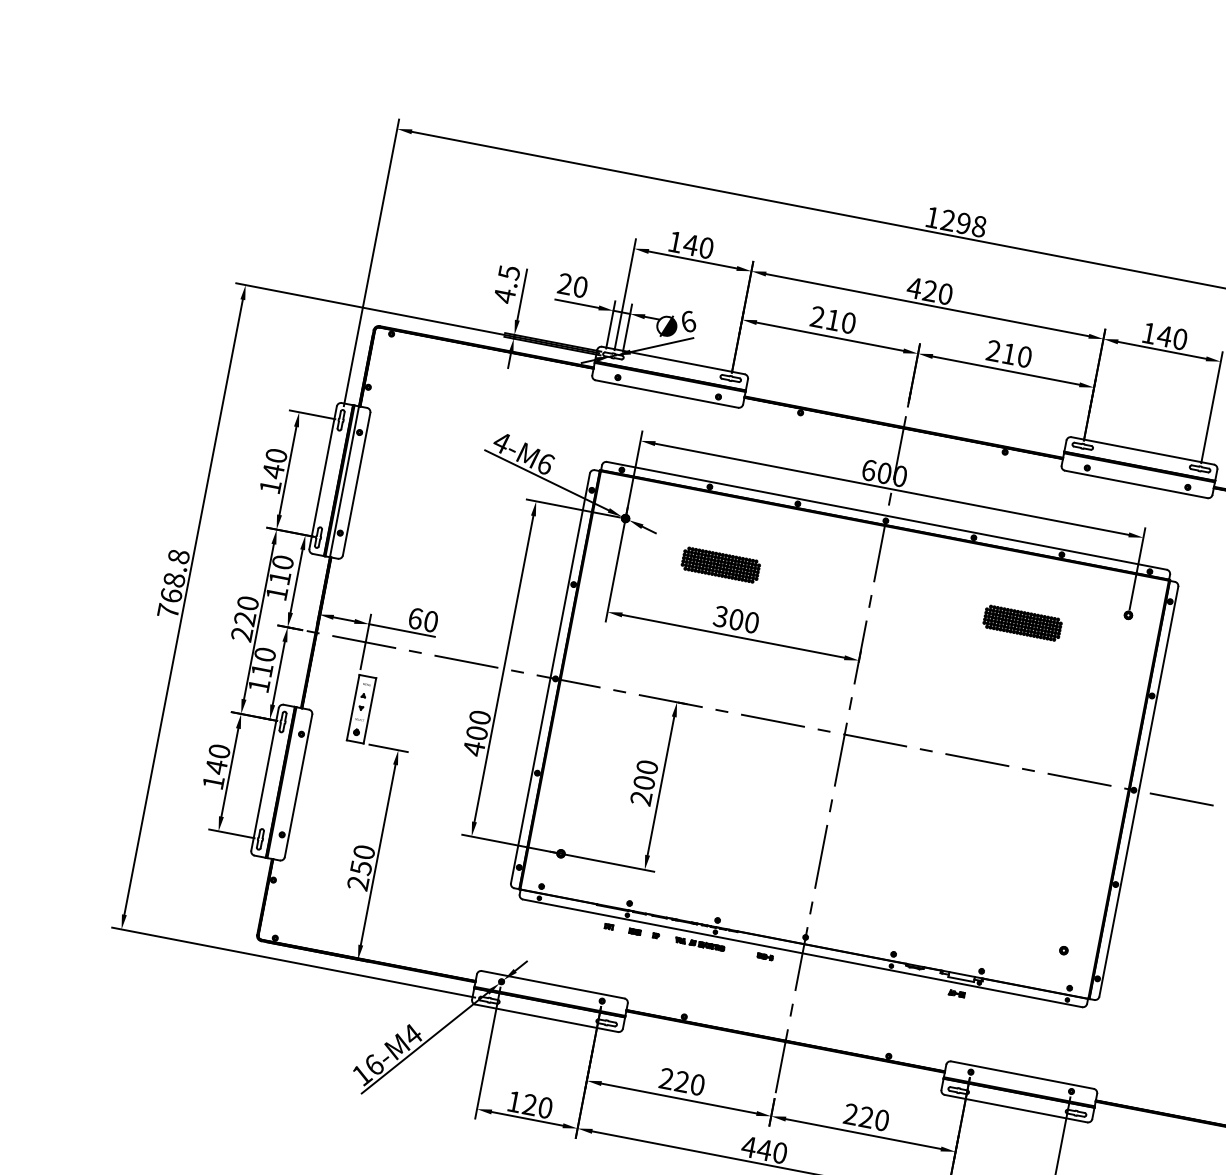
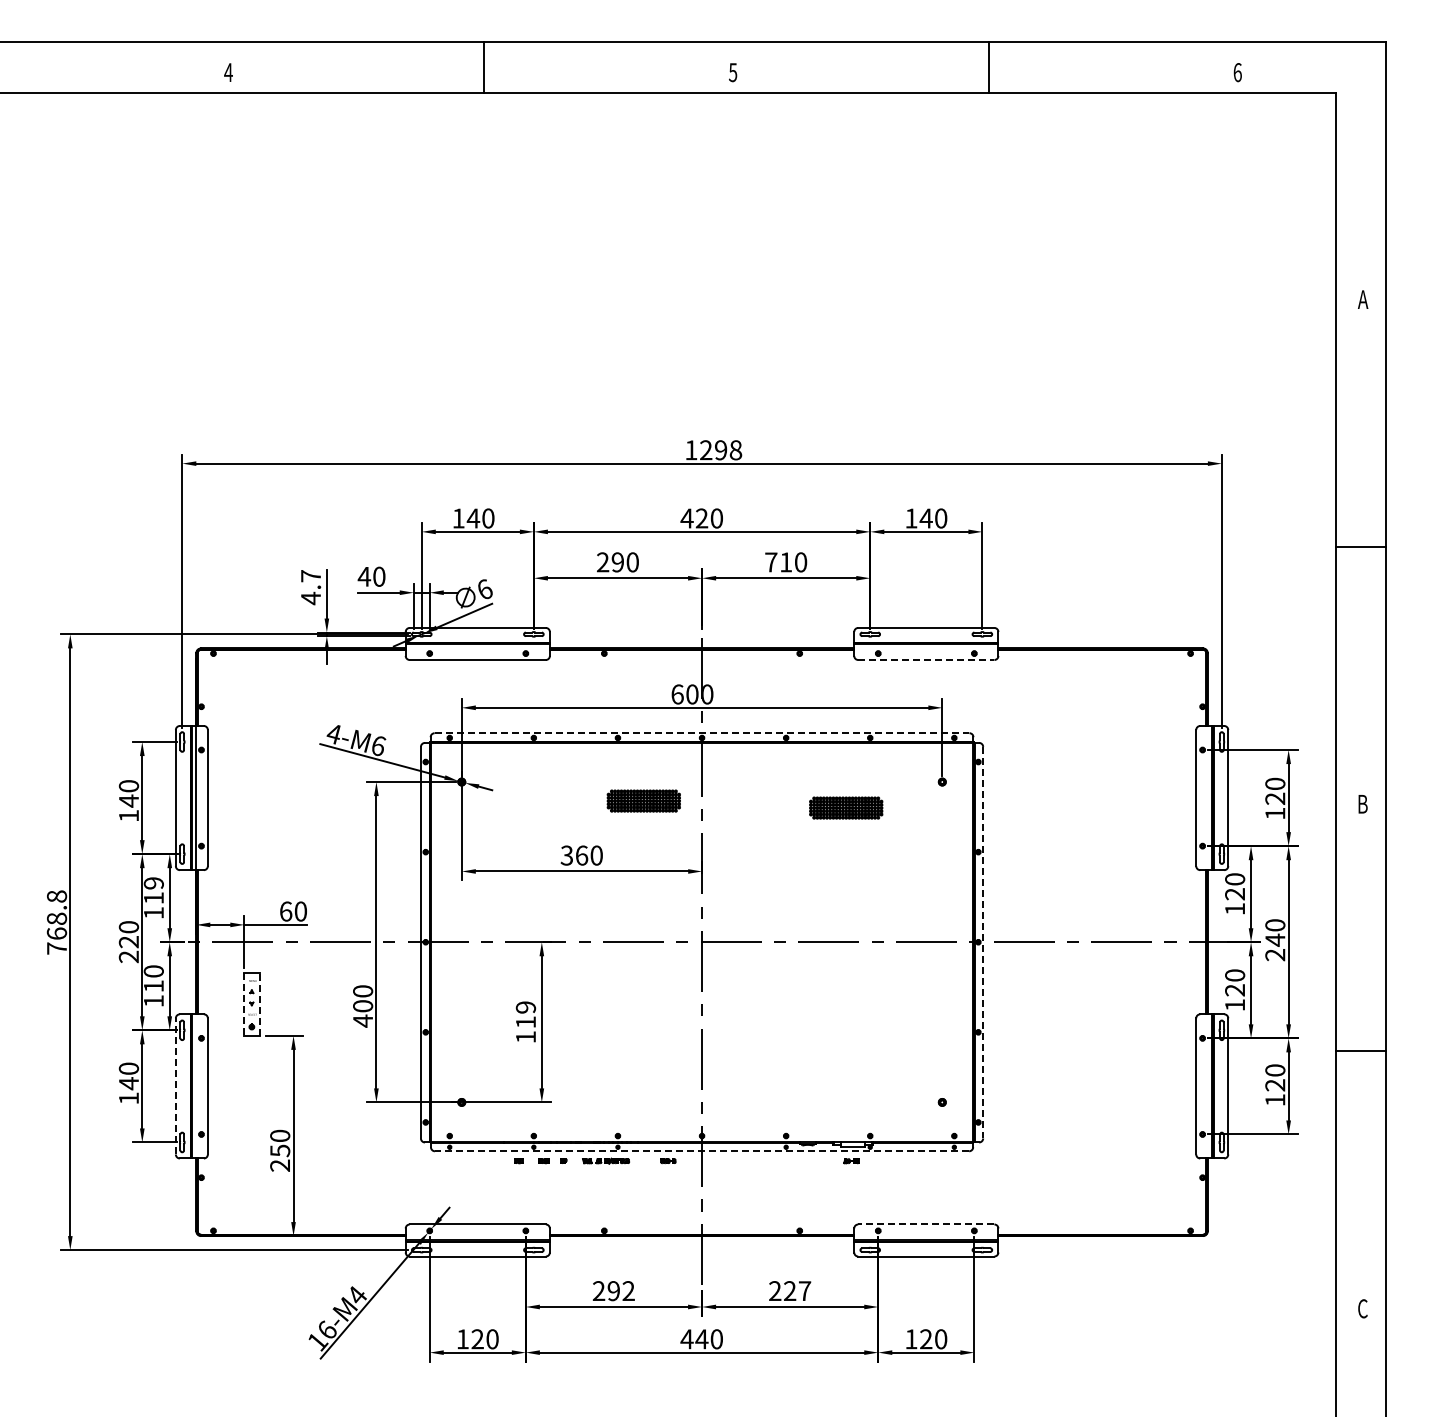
text: (509, 273) -> (311, 576), 4.5 -> 4.7
text: (565, 283) -> (364, 576), 20 -> 40
text: (832, 320) -> (617, 562), 210 -> 290
text: (993, 351) -> (771, 562), 210 -> 710
line: (1136, 484) -> (926, 660), solid -> dashed
line: (887, 516) -> (702, 733), solid -> dashed
text: (282, 562) -> (153, 883), 110 -> 119
part: (720, 564) -> (643, 800), moved
text: (736, 619) -> (581, 855), 300 -> 360
line: (353, 708) -> (244, 1005), solid -> dashed
line: (370, 710) -> (260, 1004), solid -> dashed
line: (264, 778) -> (175, 1085), solid -> dashed
text: (643, 782) -> (525, 1022), 200 -> 119
line: (1139, 791) -> (983, 942), solid -> dashed
line: (801, 953) -> (701, 1151), solid -> dashed
line: (1021, 1074) -> (925, 1224), solid -> dashed
text: (688, 1083) -> (620, 1291), 220 -> 292
text: (882, 1120) -> (805, 1291), 220 -> 227

